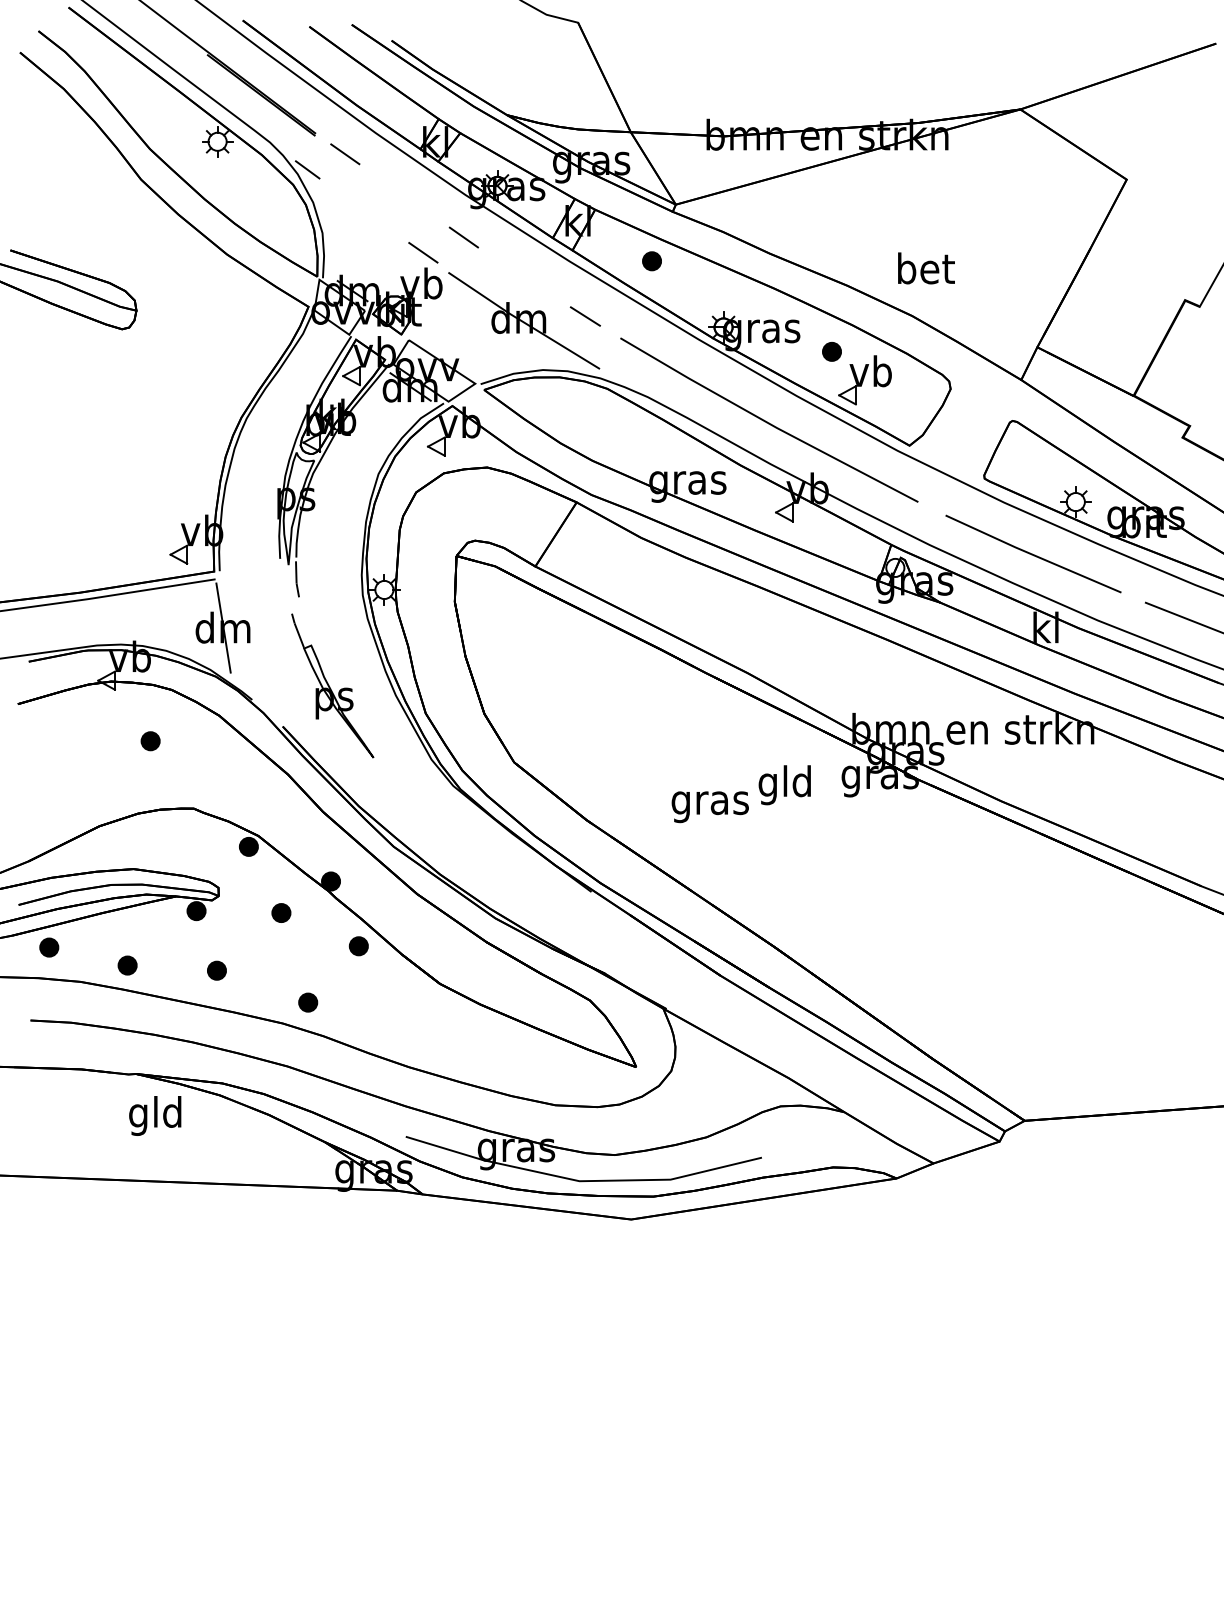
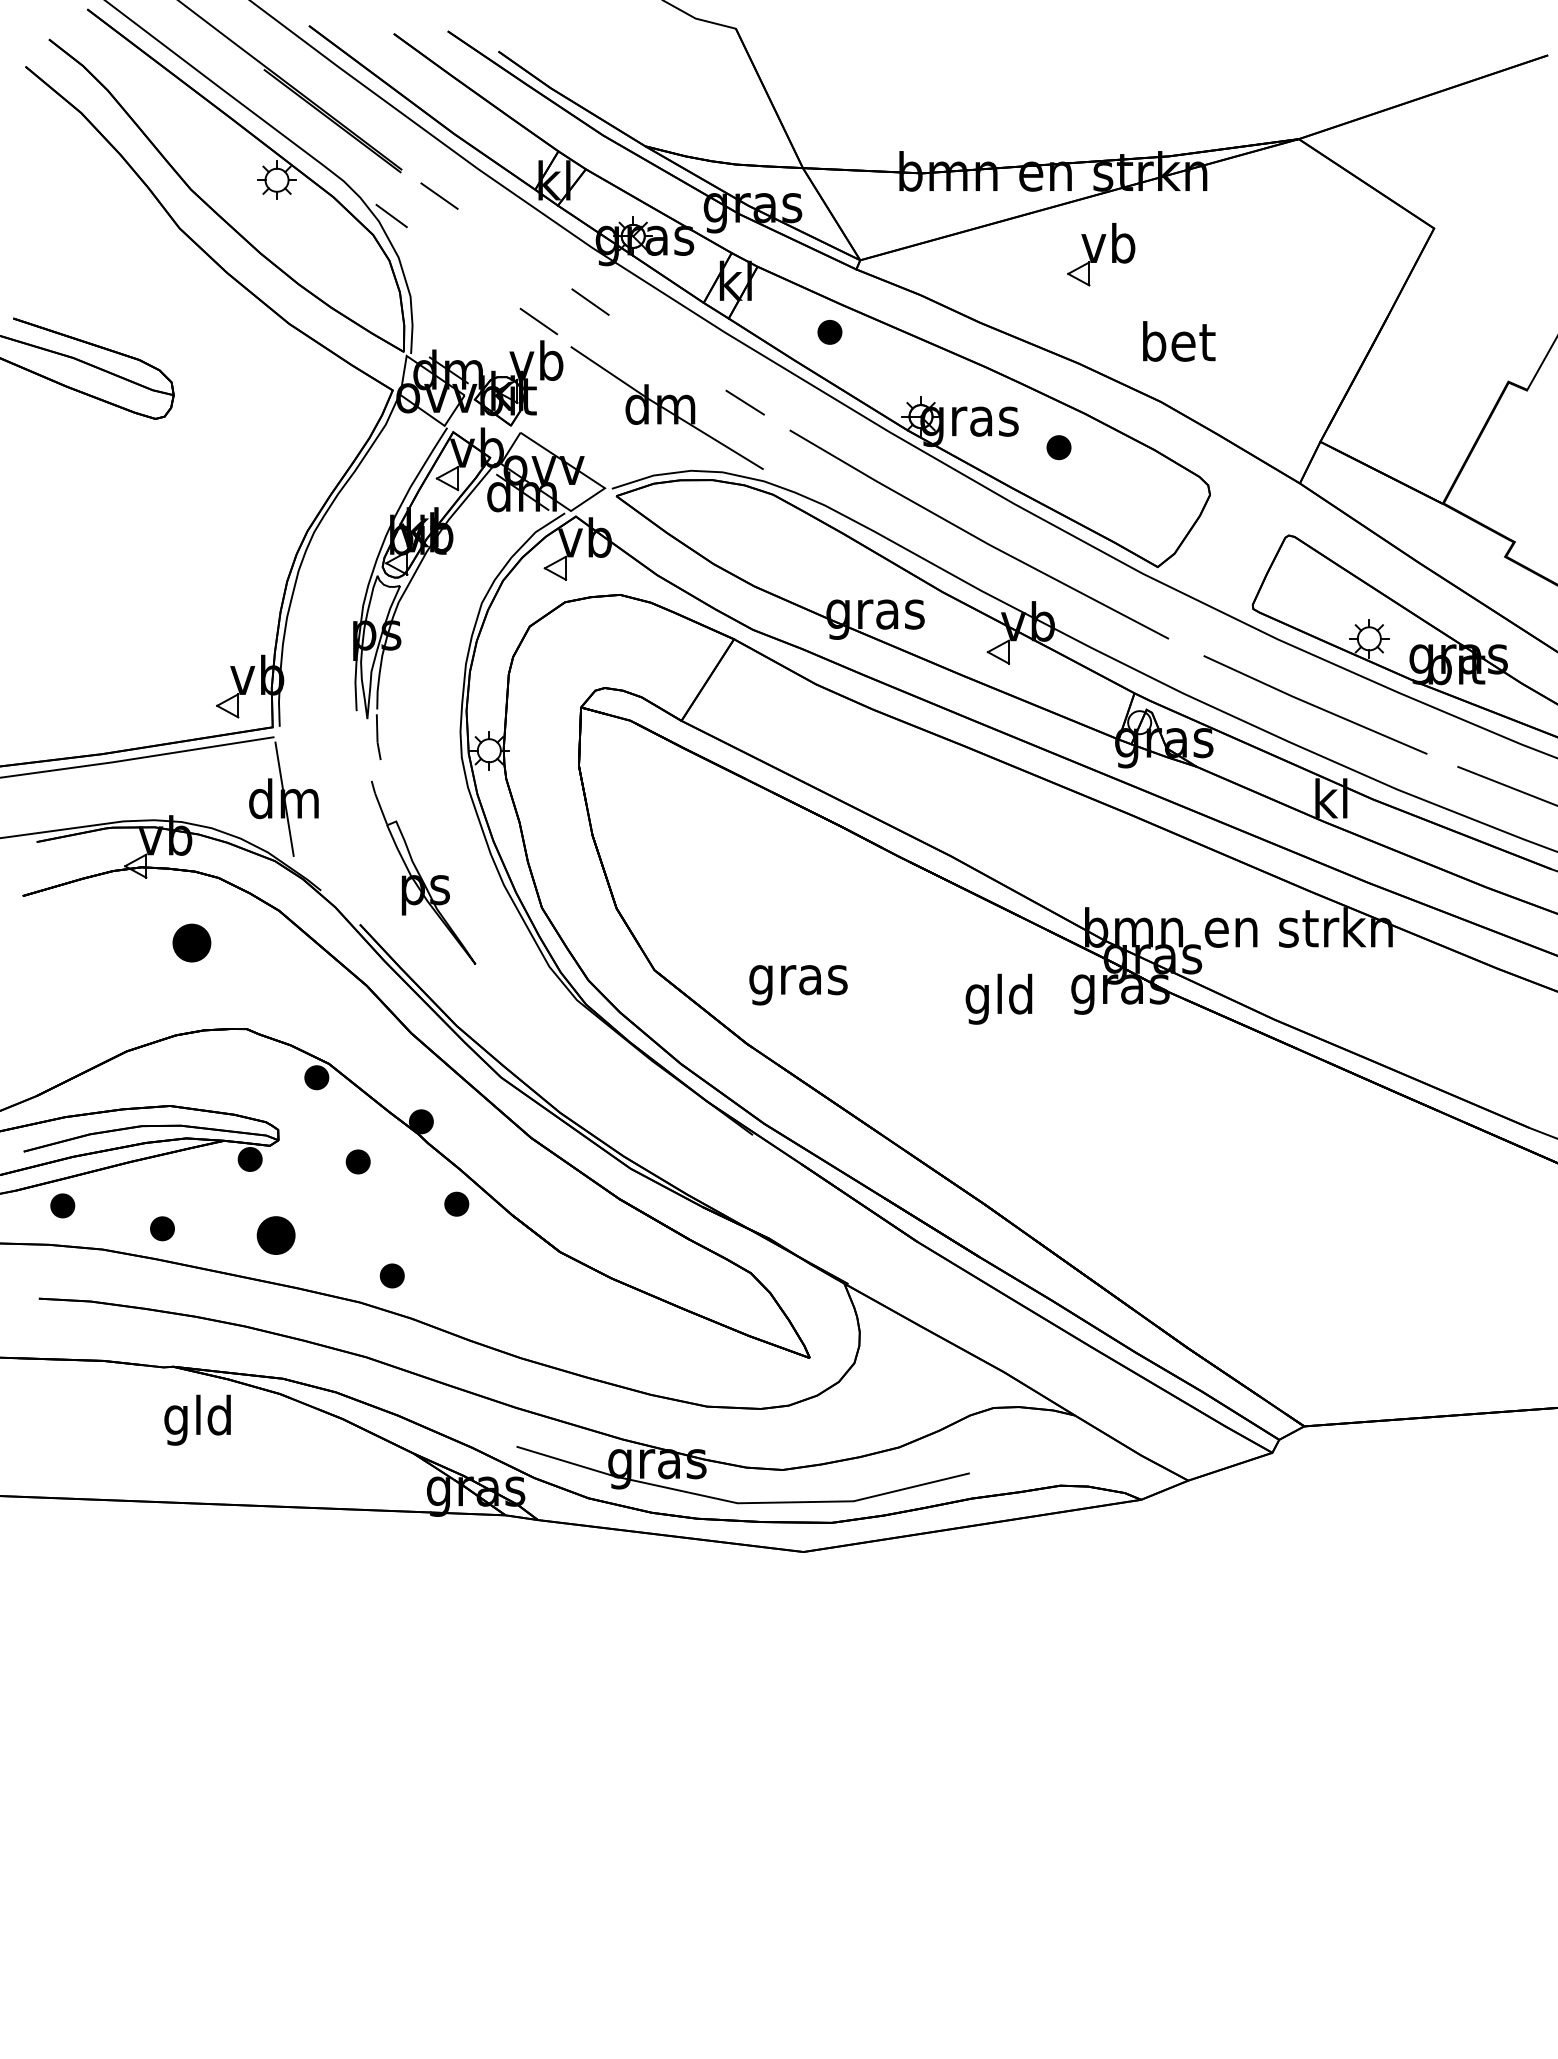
part: (864, 380) -> (1100, 255), moved
part: (150, 741) -> (191, 943), size x1.6
text: (709, 807) -> (797, 985), moved
part: (216, 970) -> (275, 1235), size x1.6

